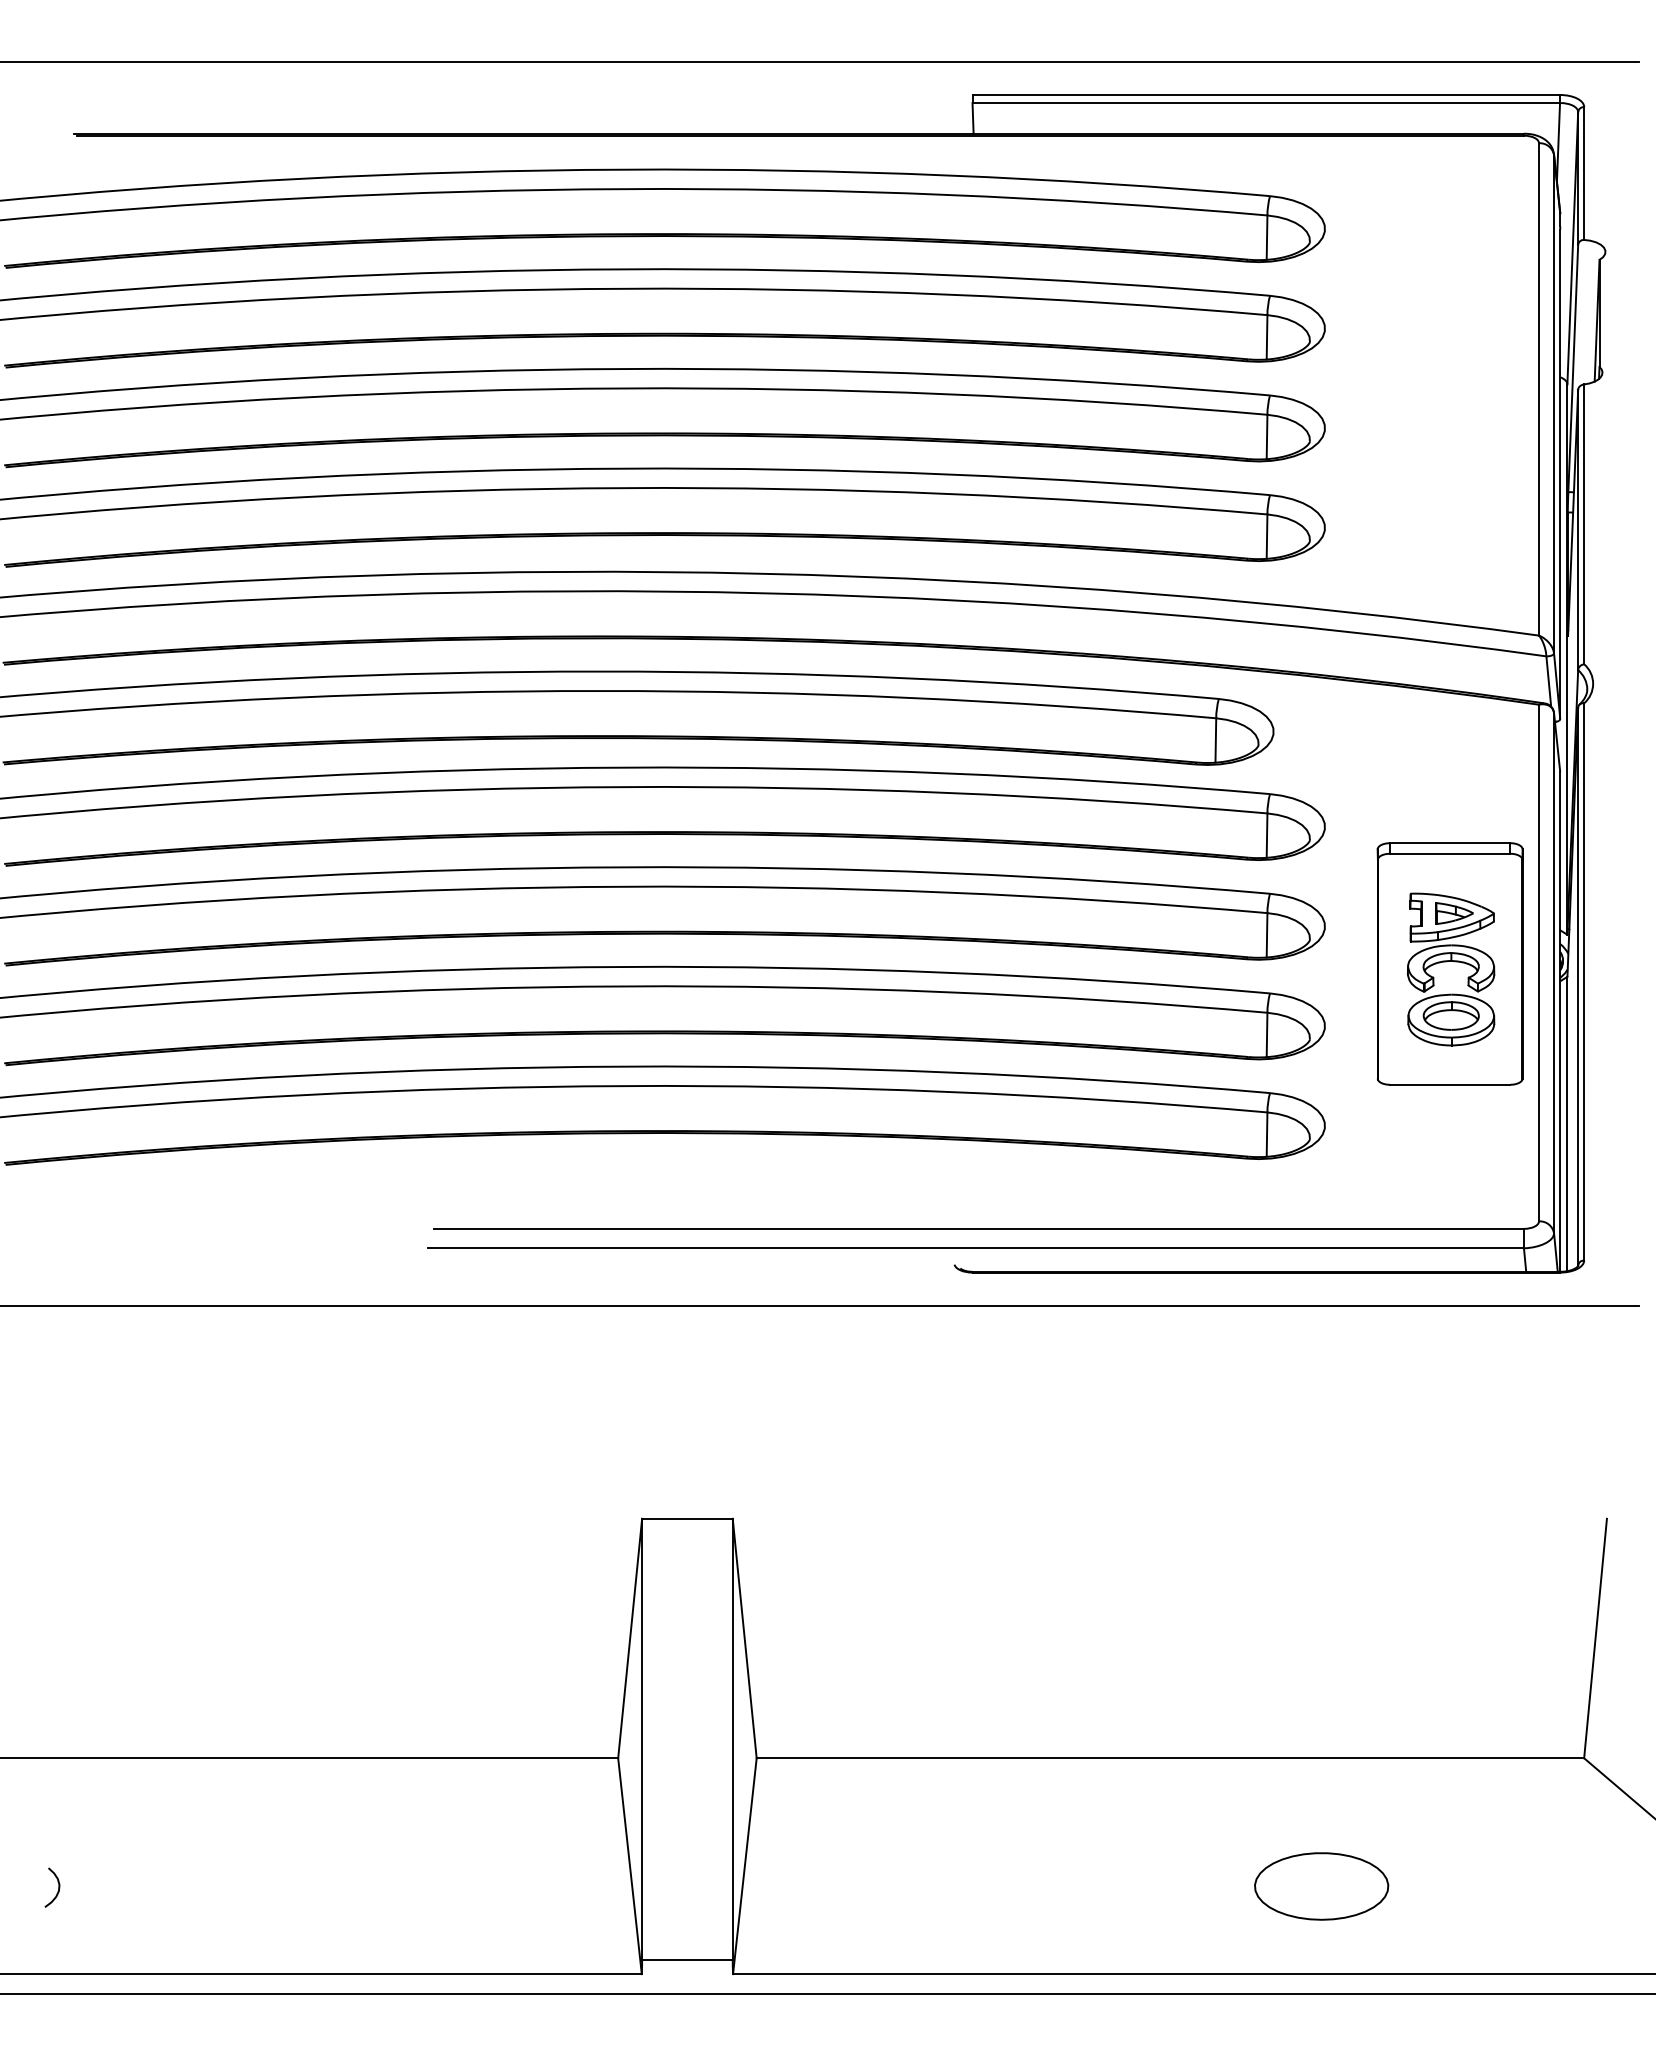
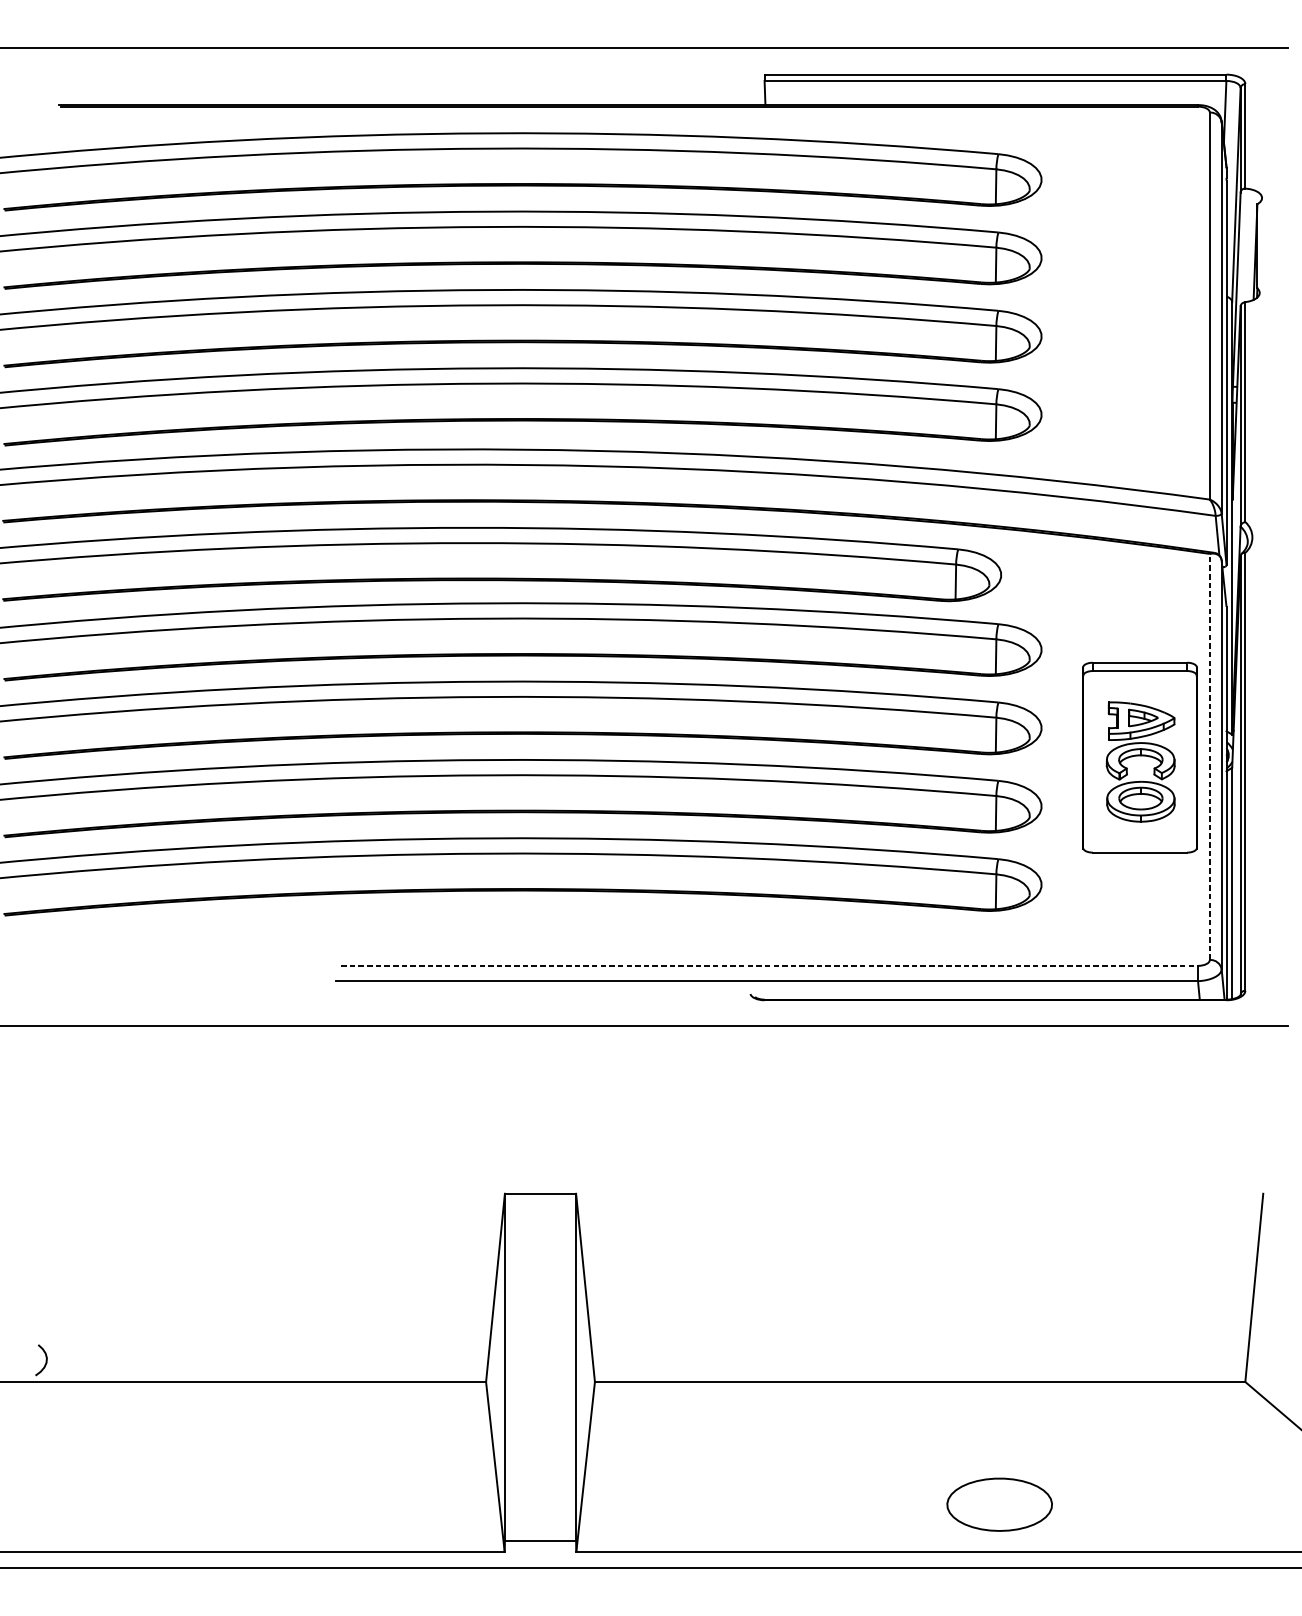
line: (1539, 962) -> (1210, 756), solid -> dashed
line: (979, 1228) -> (770, 965), solid -> dashed
part: (1321, 1886) -> (999, 1504), moved
curve: (58, 1887) -> (46, 1360), moved

